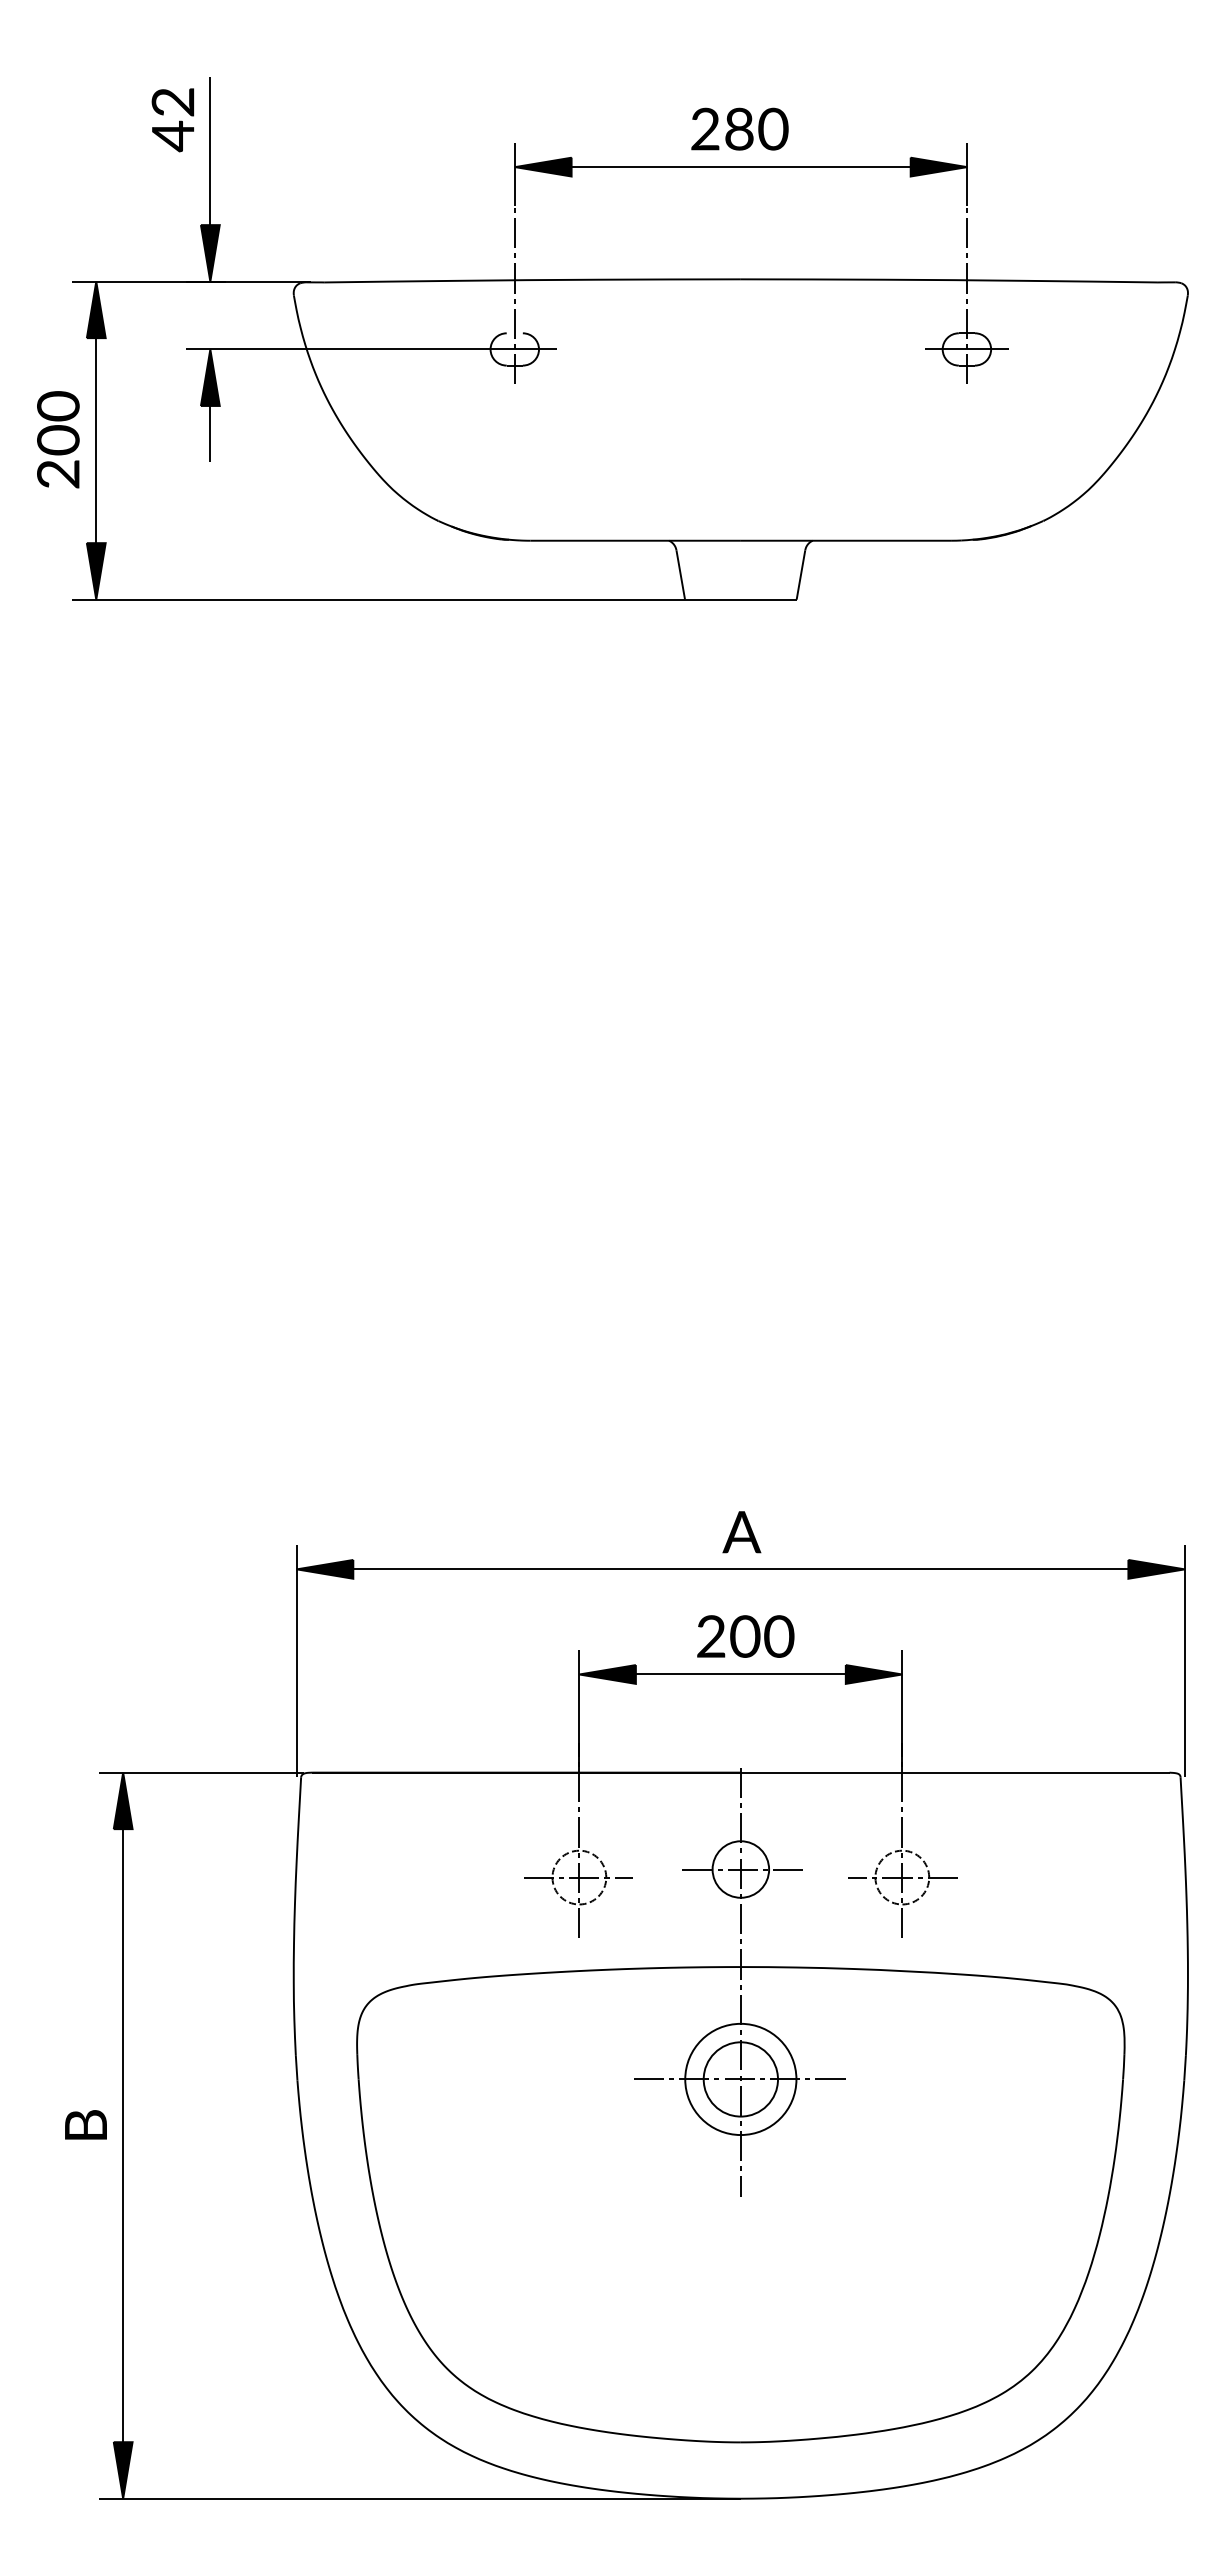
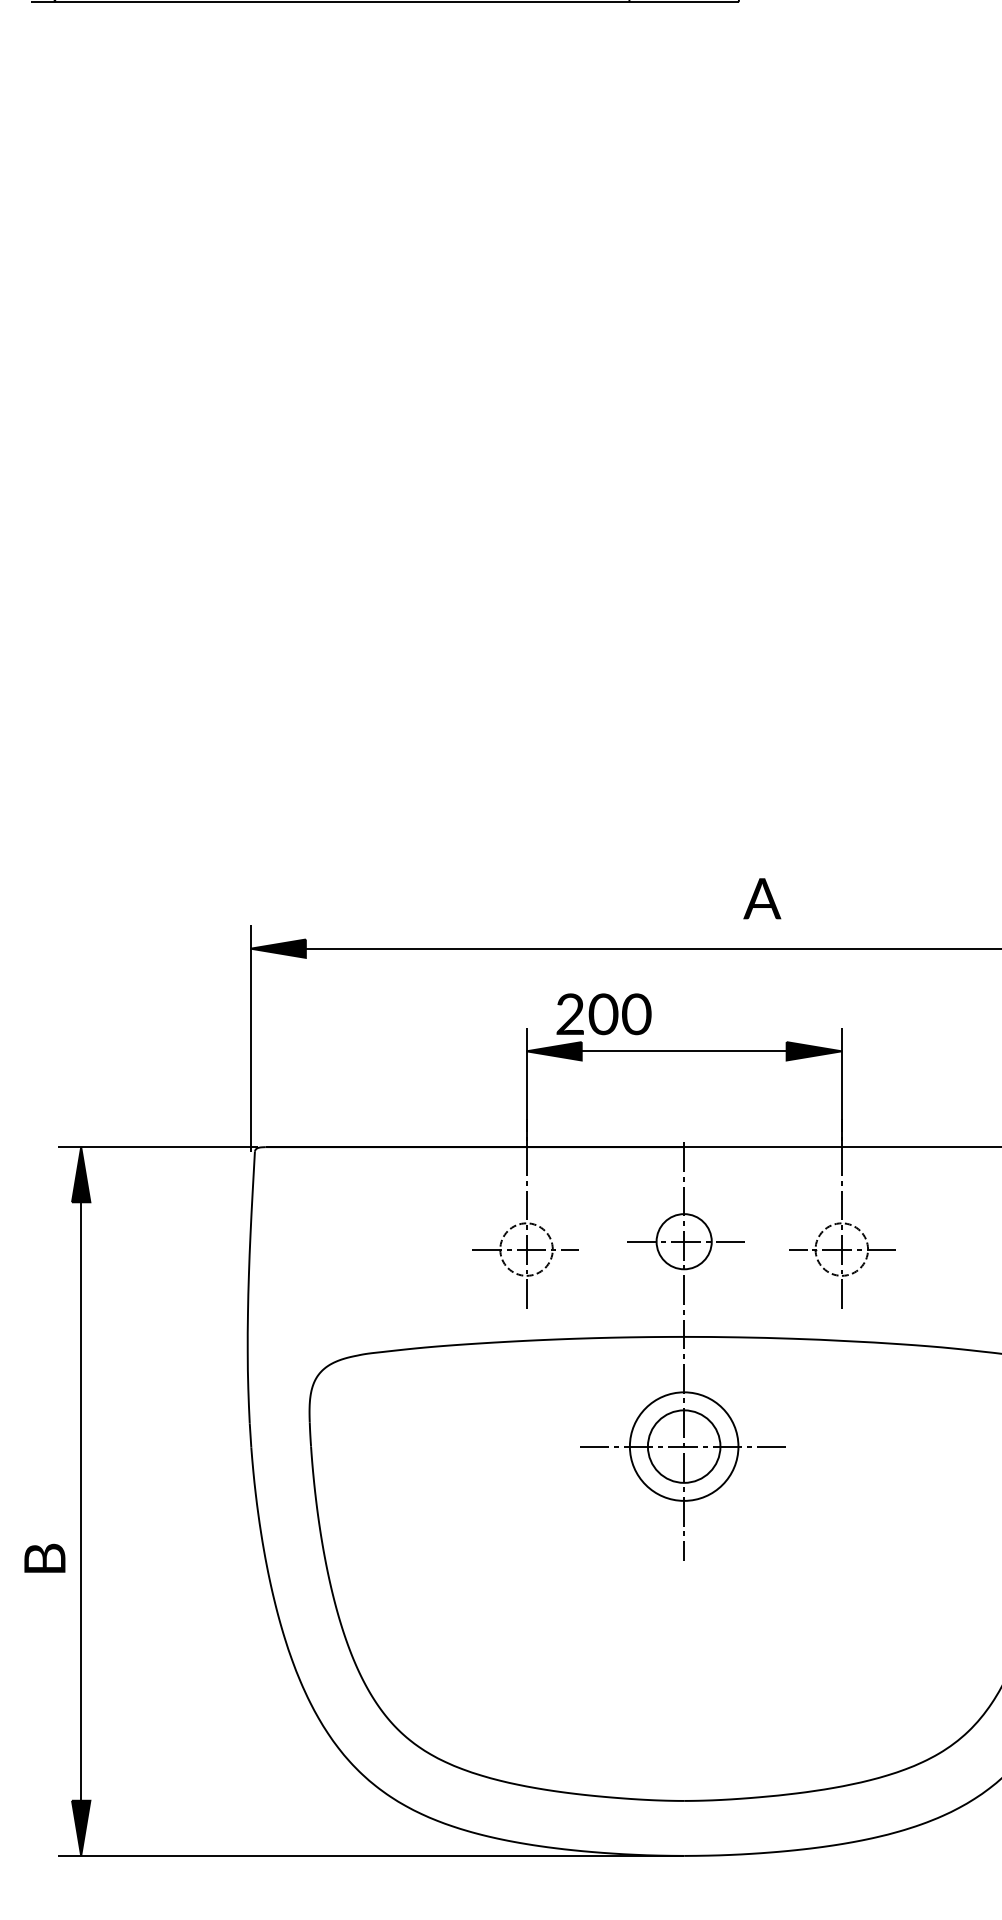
text: (741, 1532) -> (761, 899), moved
text: (745, 1636) -> (603, 1014), moved
text: (85, 2124) -> (44, 1557), moved

